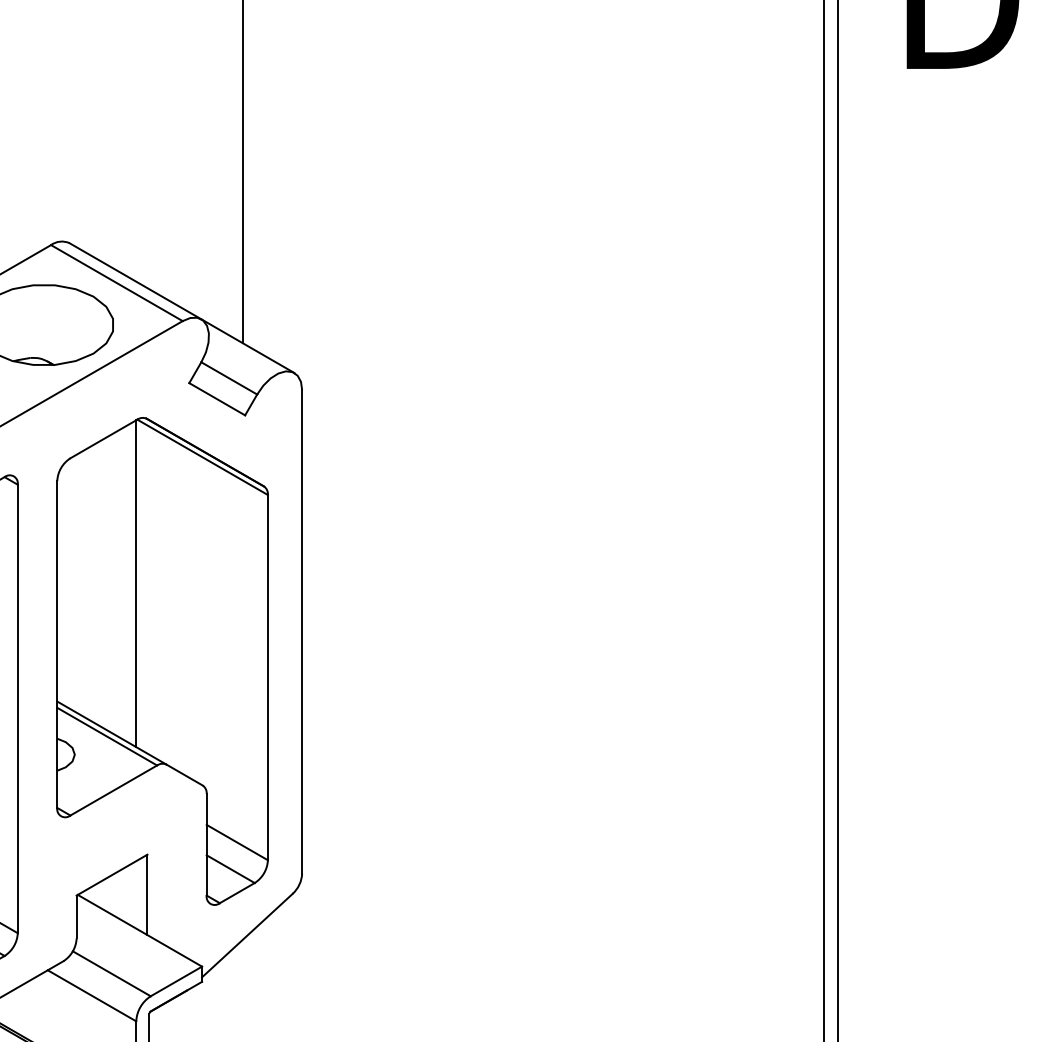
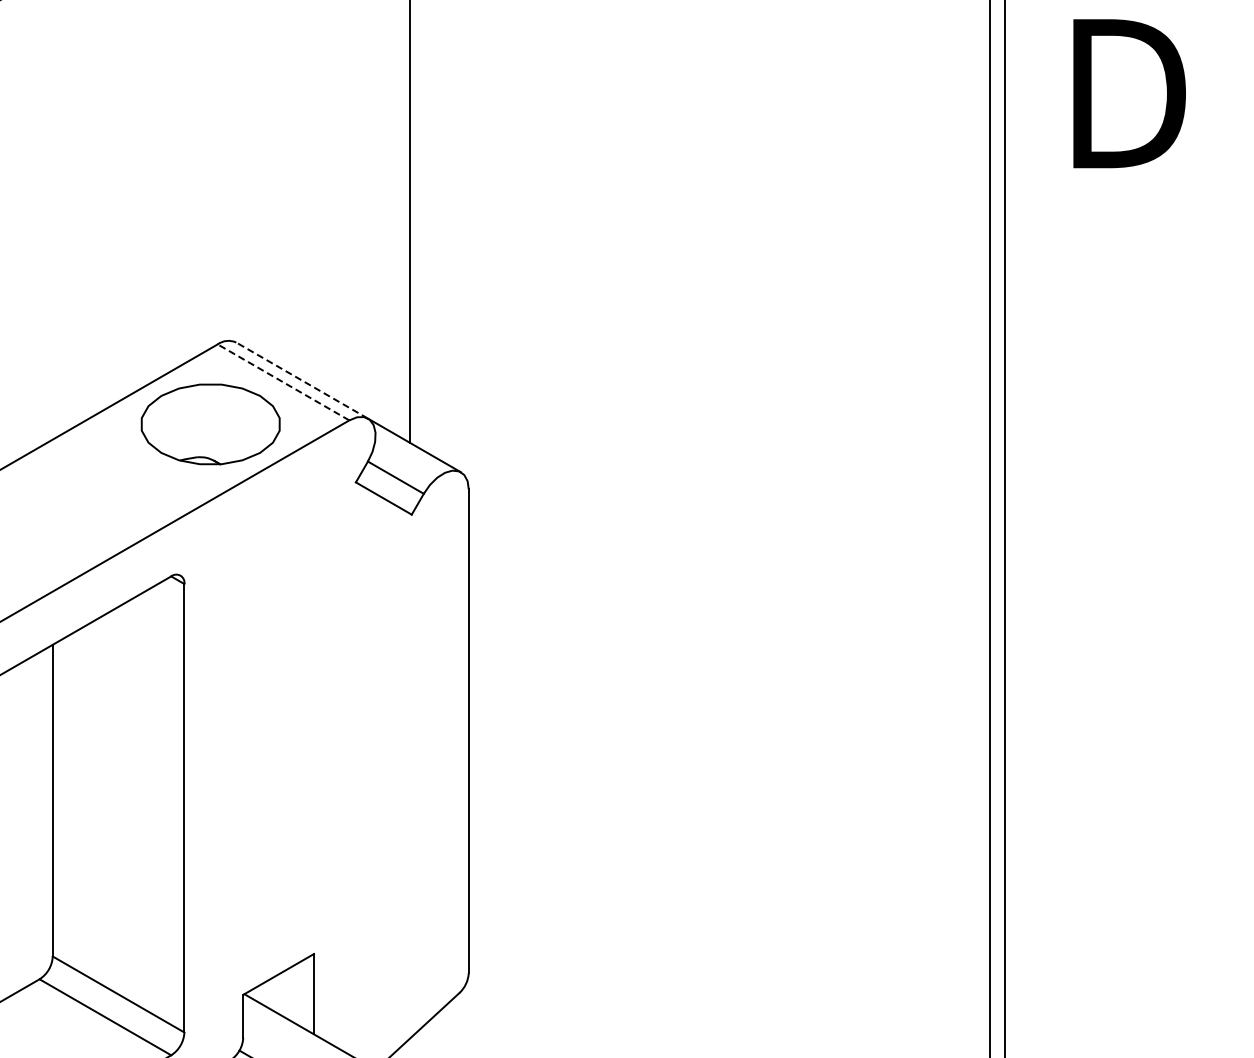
line: (134, 281) -> (301, 380), solid -> dashed
line: (116, 283) -> (283, 382), solid -> dashed
part: (161, 661) -> (328, 760), removed

